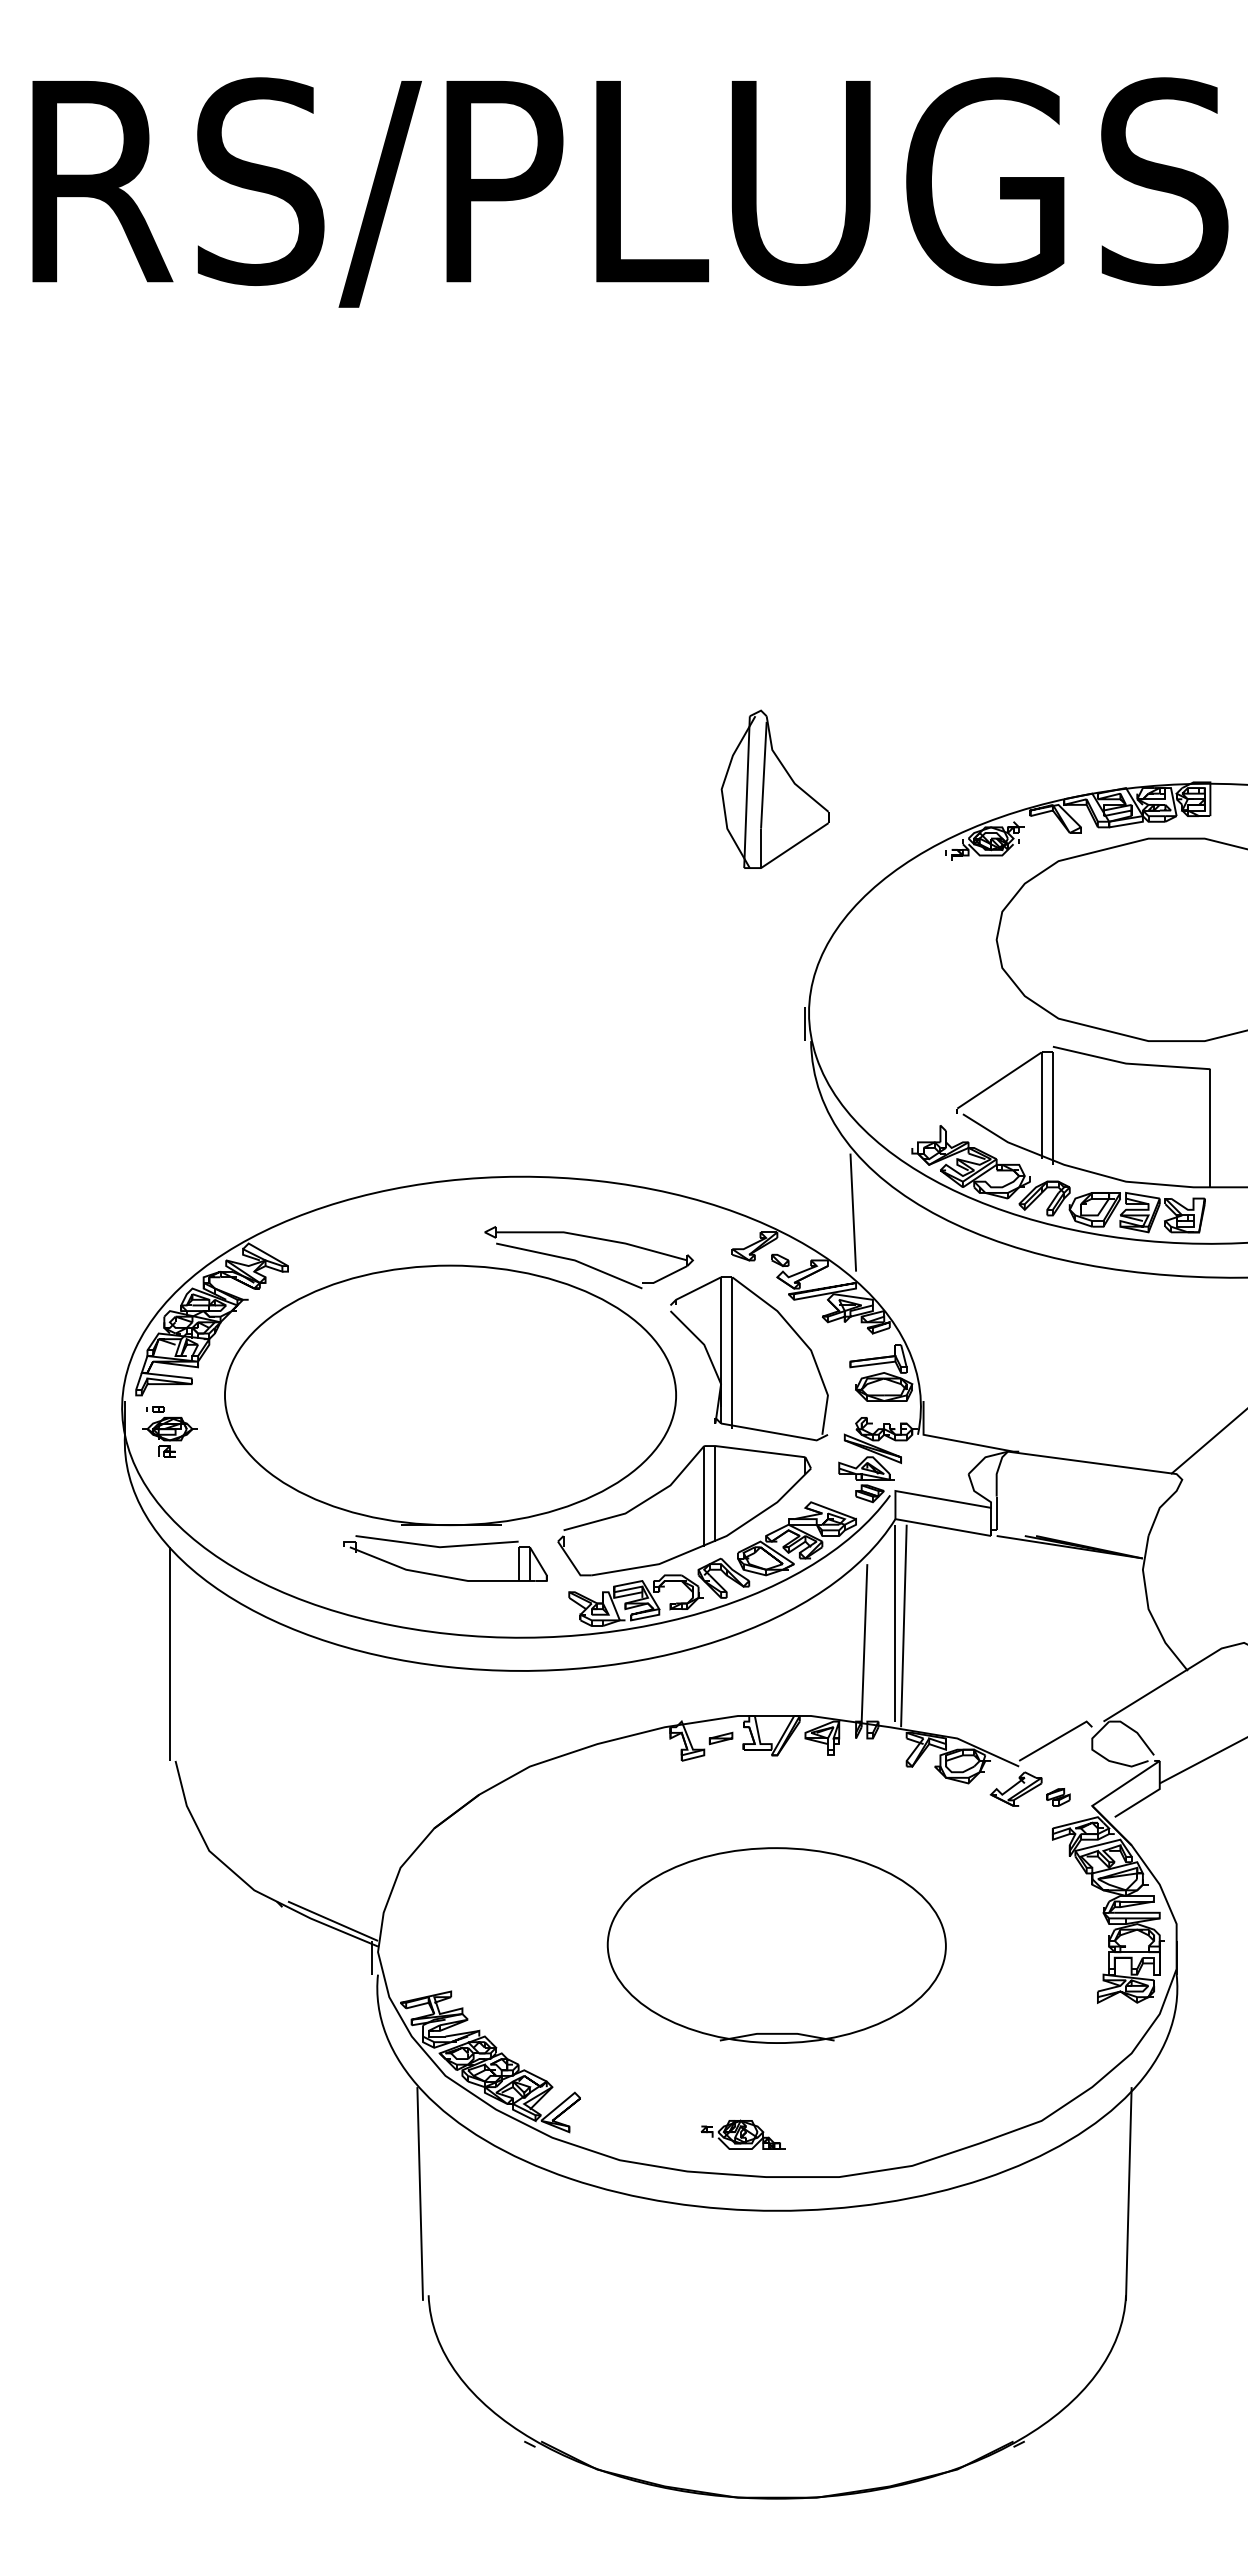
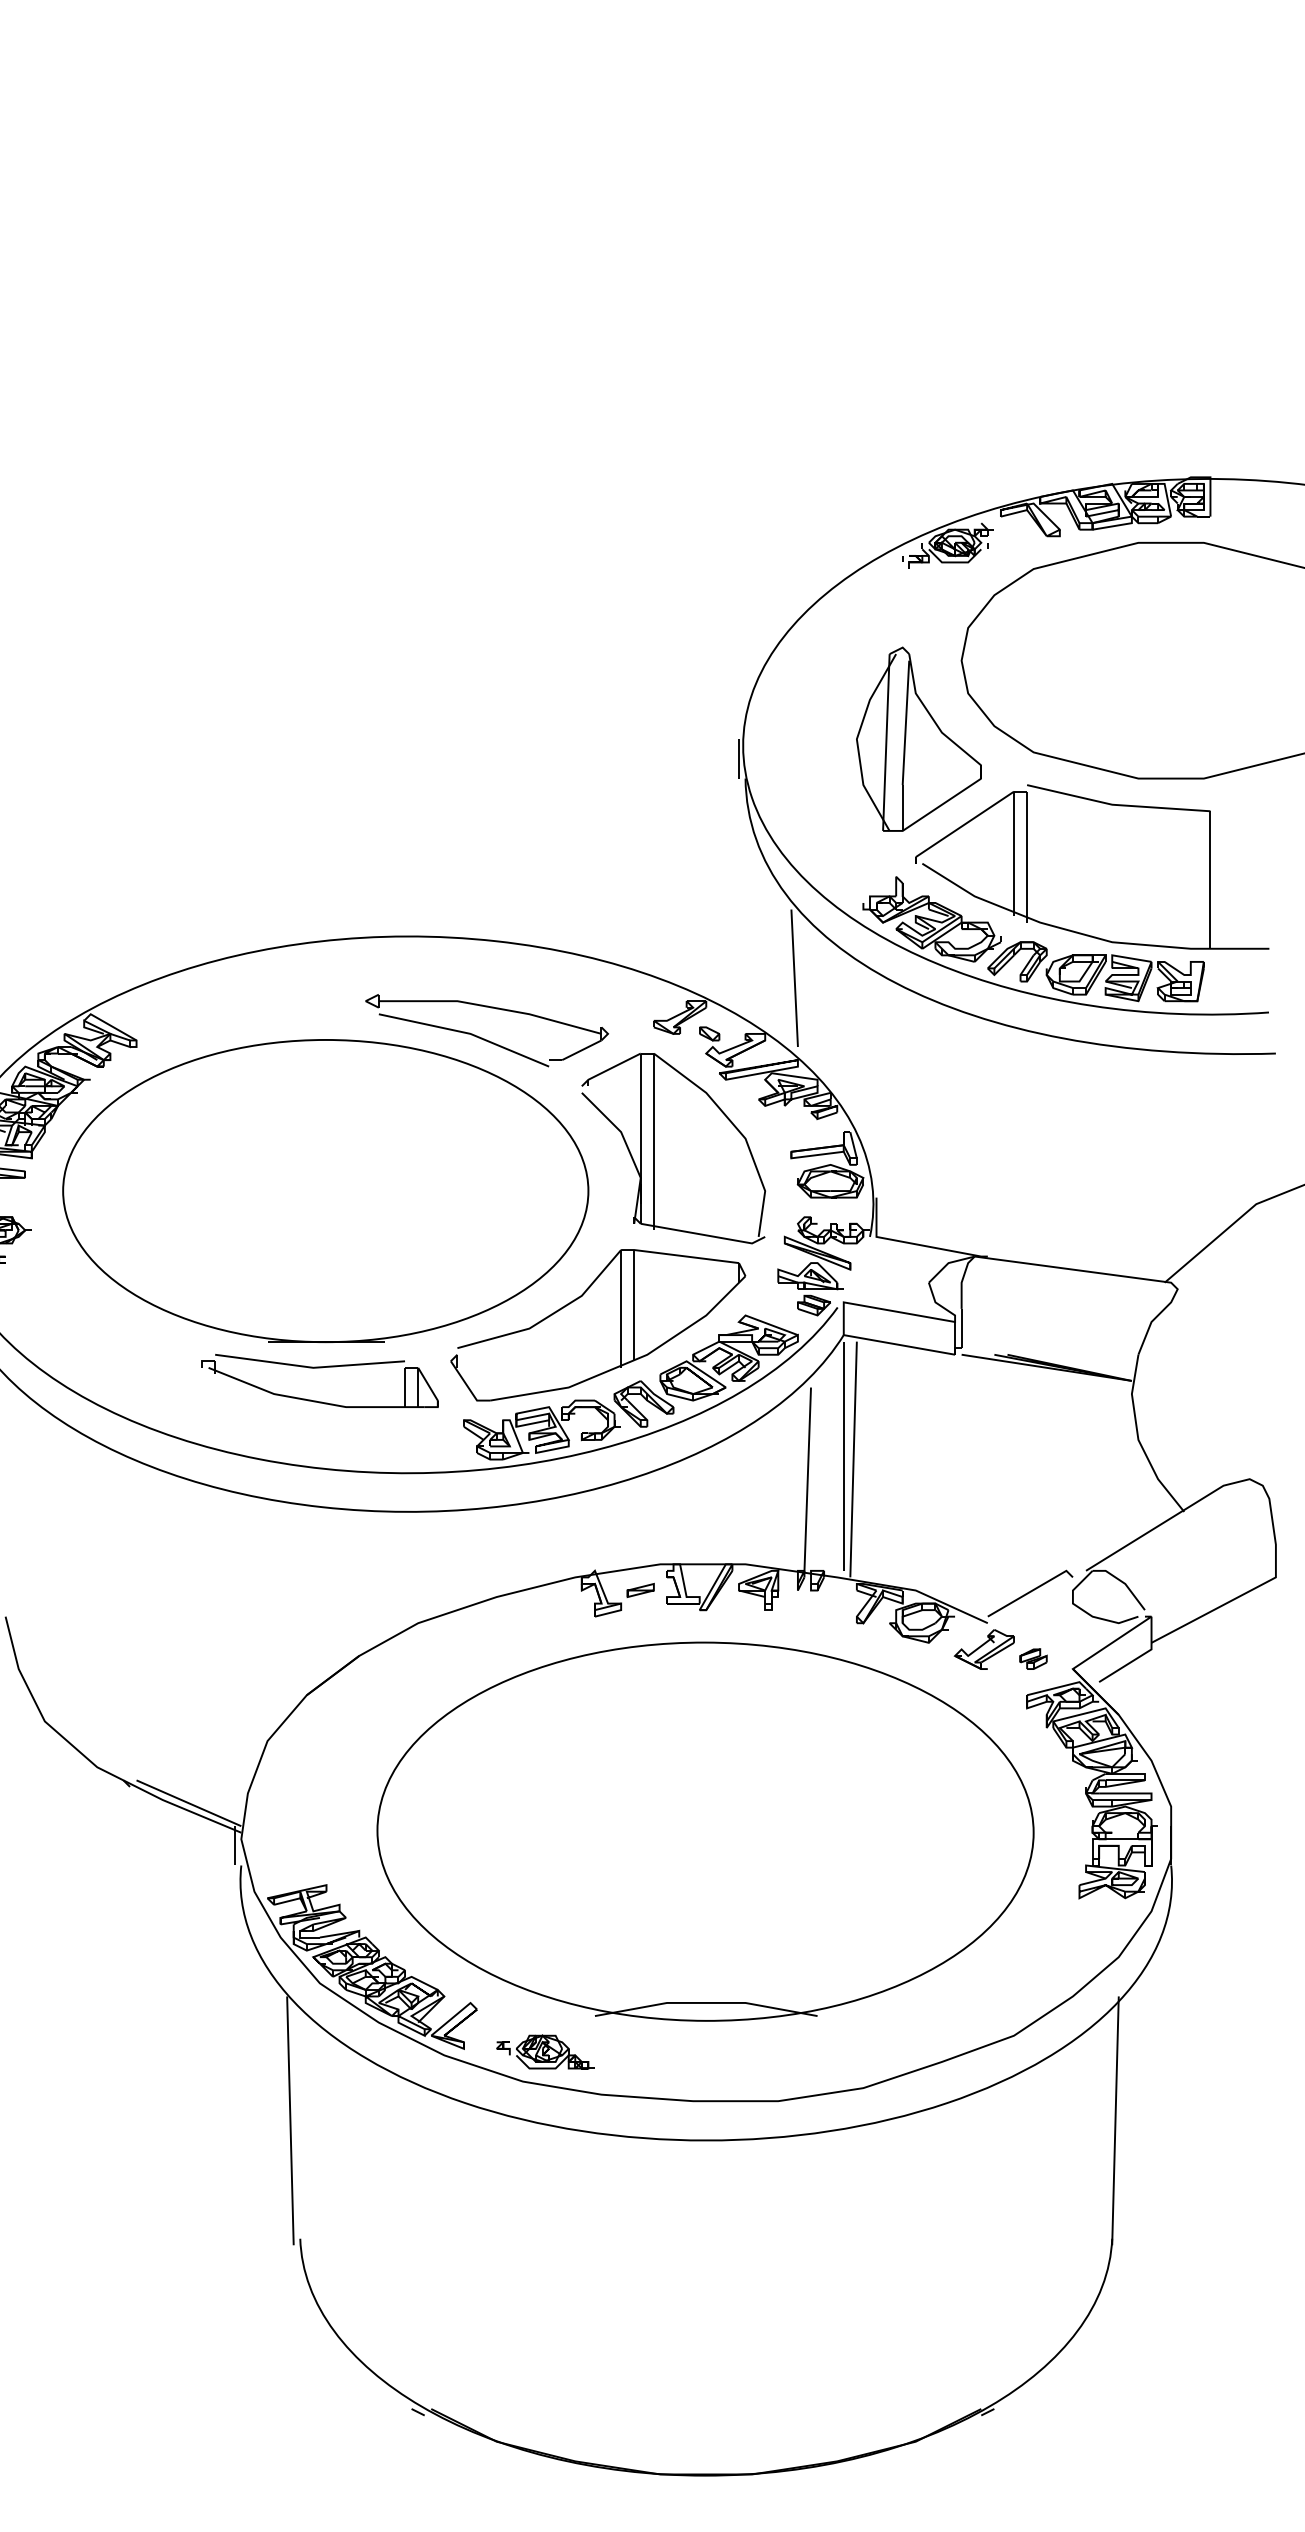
part: (774, 788) -> (918, 738), moved
part: (776, 1945) -> (705, 1831), size x1.67
part: (742, 2134) -> (544, 2051), moved

